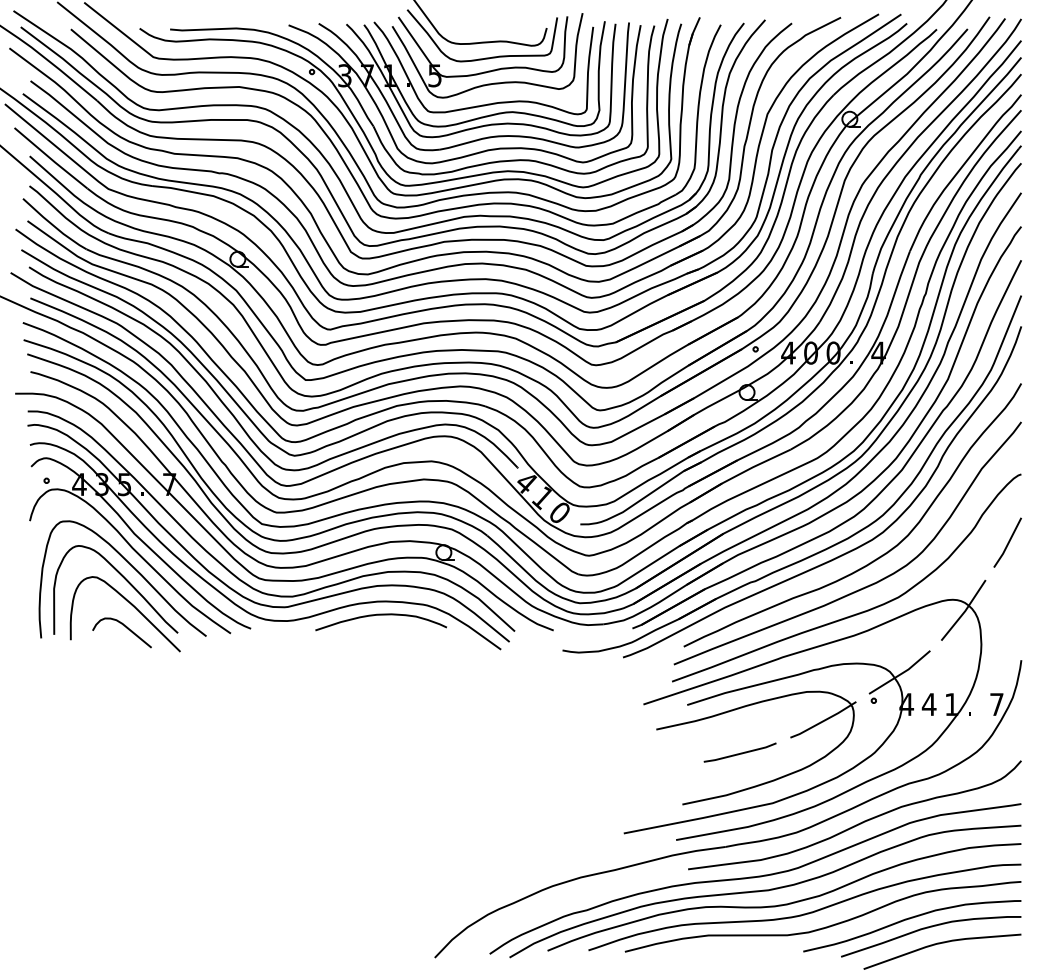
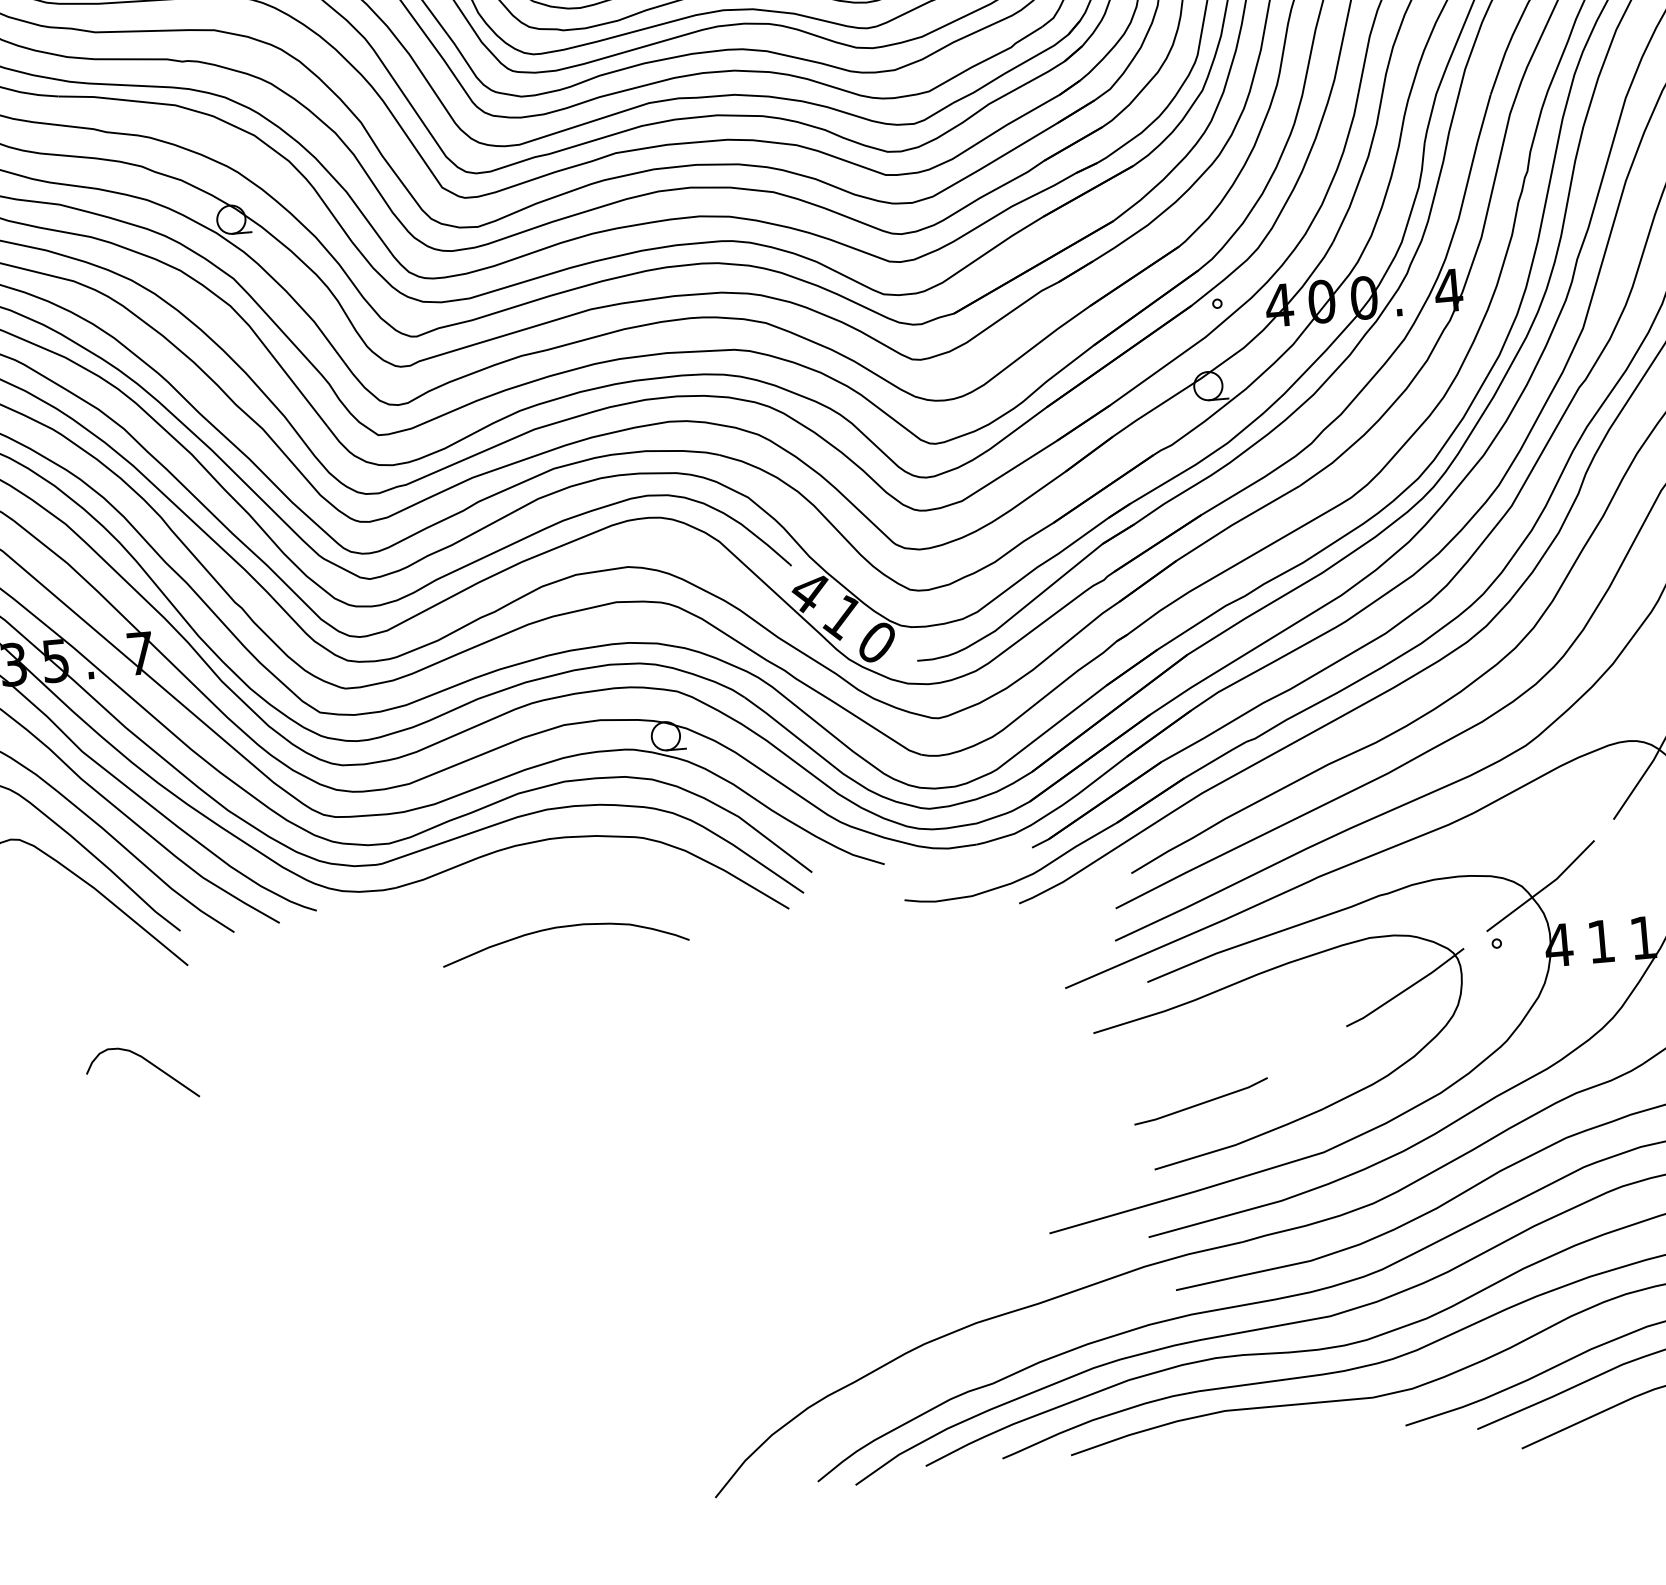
curve: (380, 615) -> (562, 928), moved
curve: (125, 627) -> (147, 1062), moved
text: (928, 704) -> (1599, 941), 4 -> 1
line: (740, 752) -> (1201, 1101), moved

